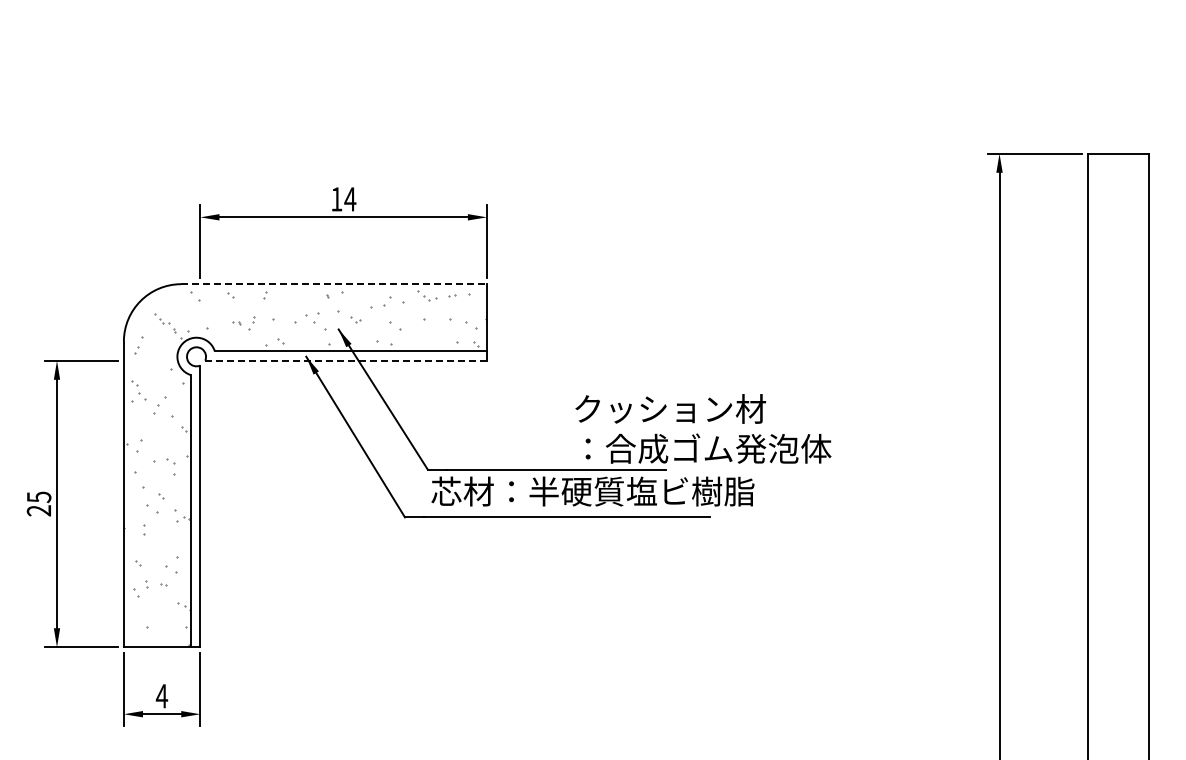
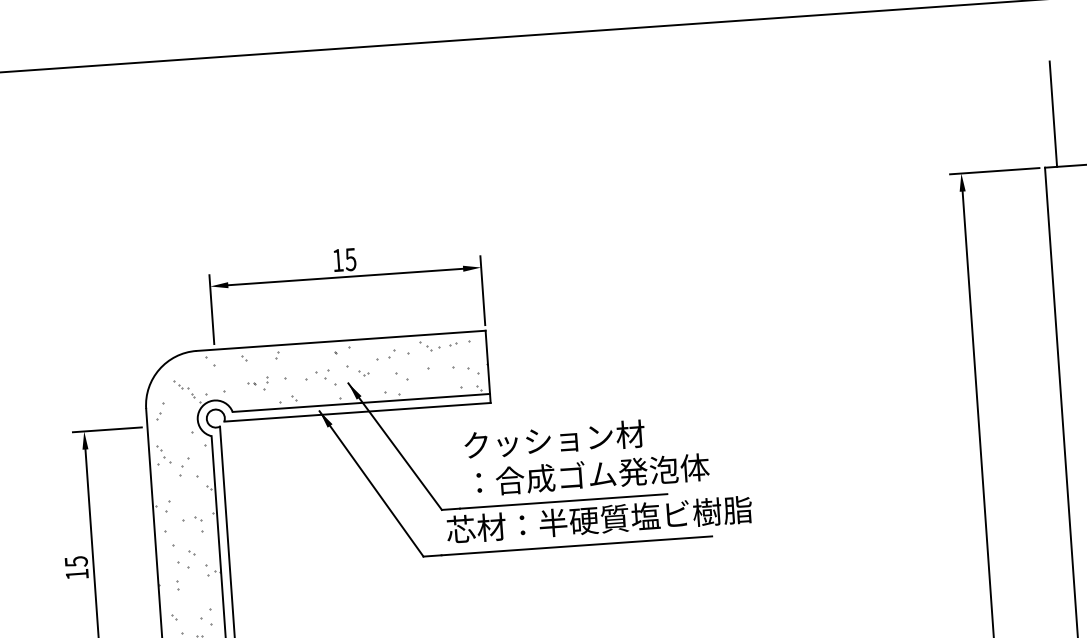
line: (1100, 97) -> (1053, 113), added
text: (350, 199) -> (350, 259), 14 -> 15
line: (334, 284) -> (341, 341), dashed -> solid
line: (346, 360) -> (357, 412), dashed -> solid
text: (703, 428) -> (586, 455), moved
text: (38, 510) -> (76, 574), 25 -> 15

